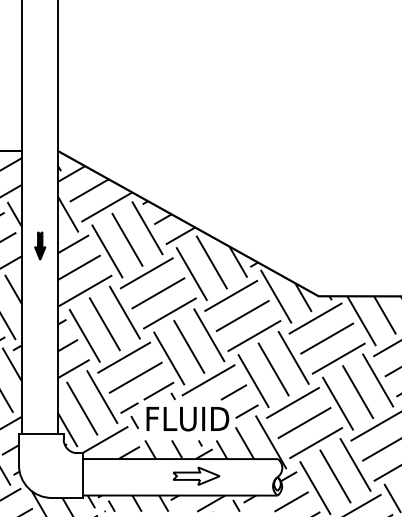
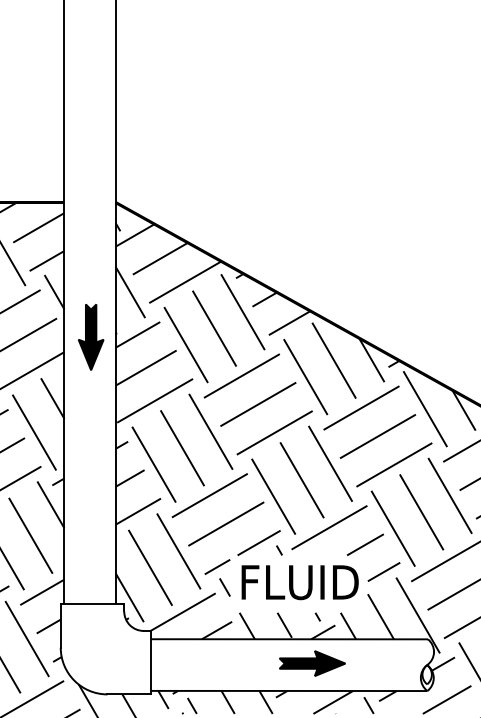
part: (39, 245) -> (89, 336), size x1.67
fill: (196, 476) -> (312, 663), added

